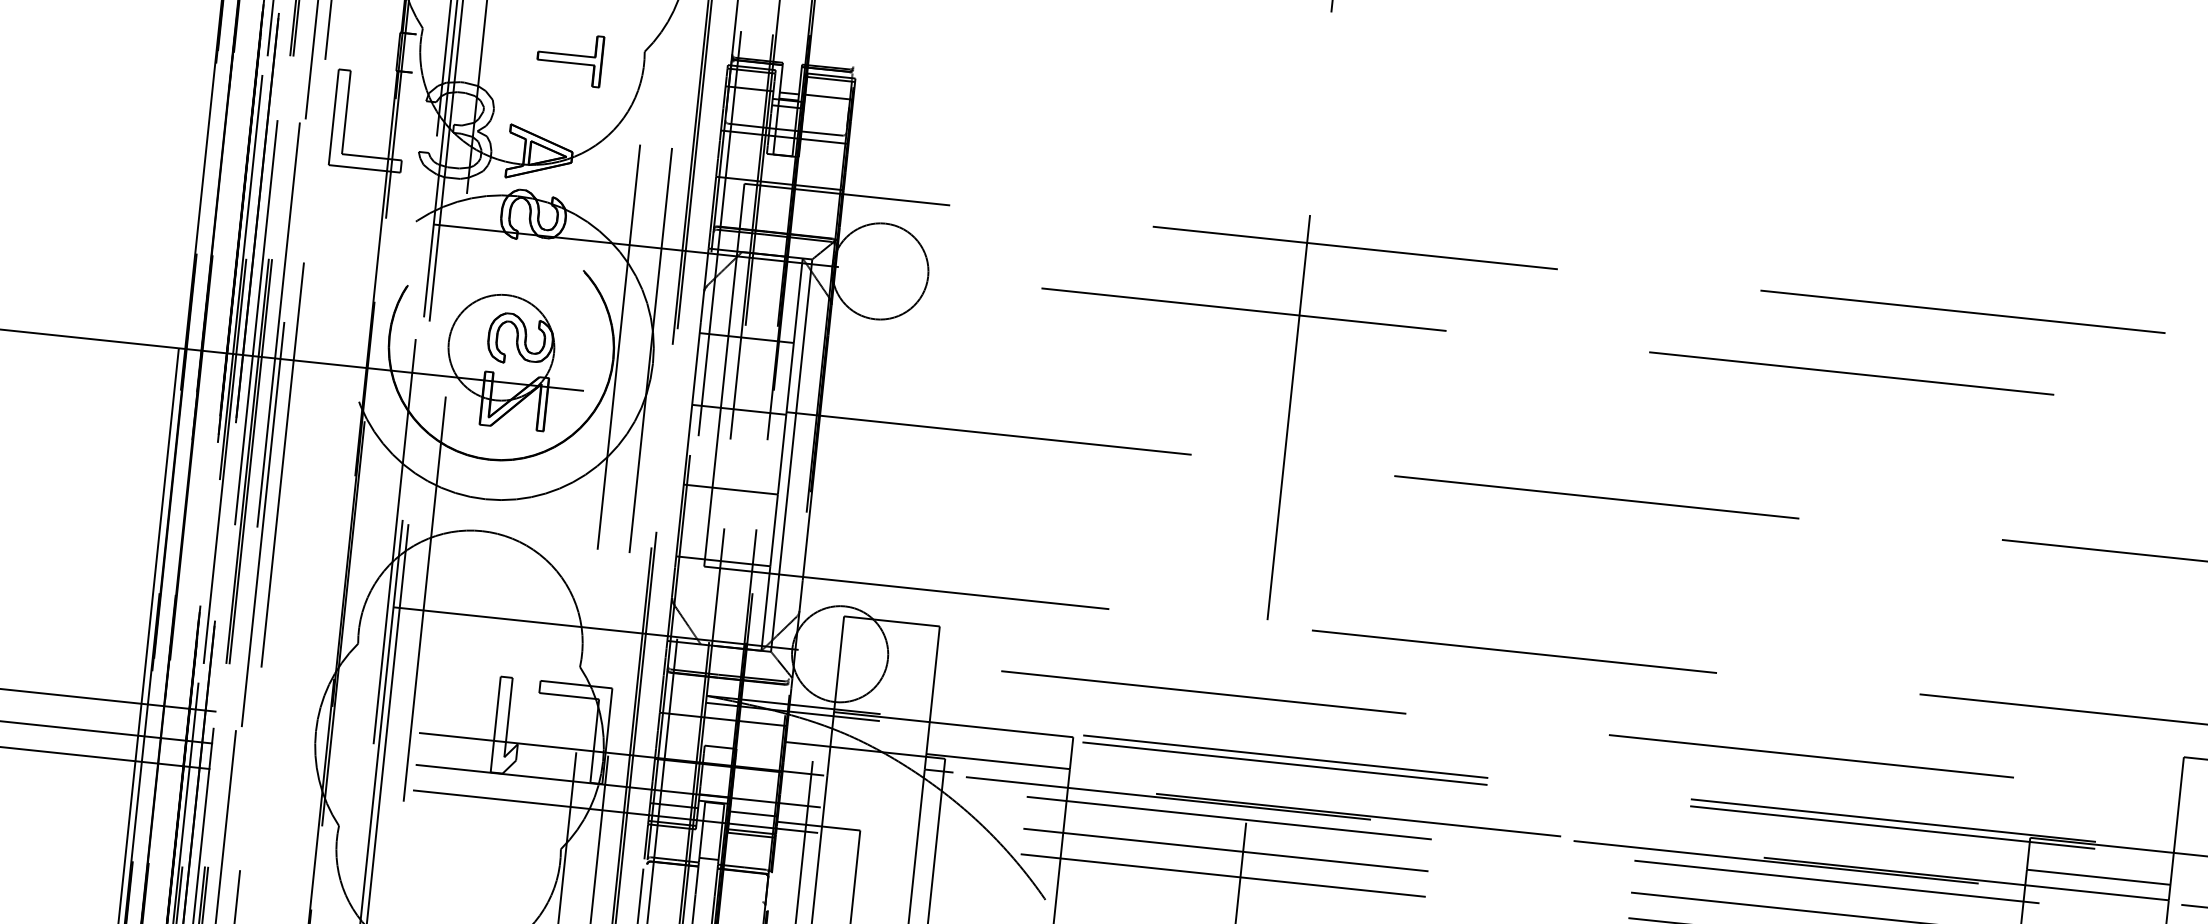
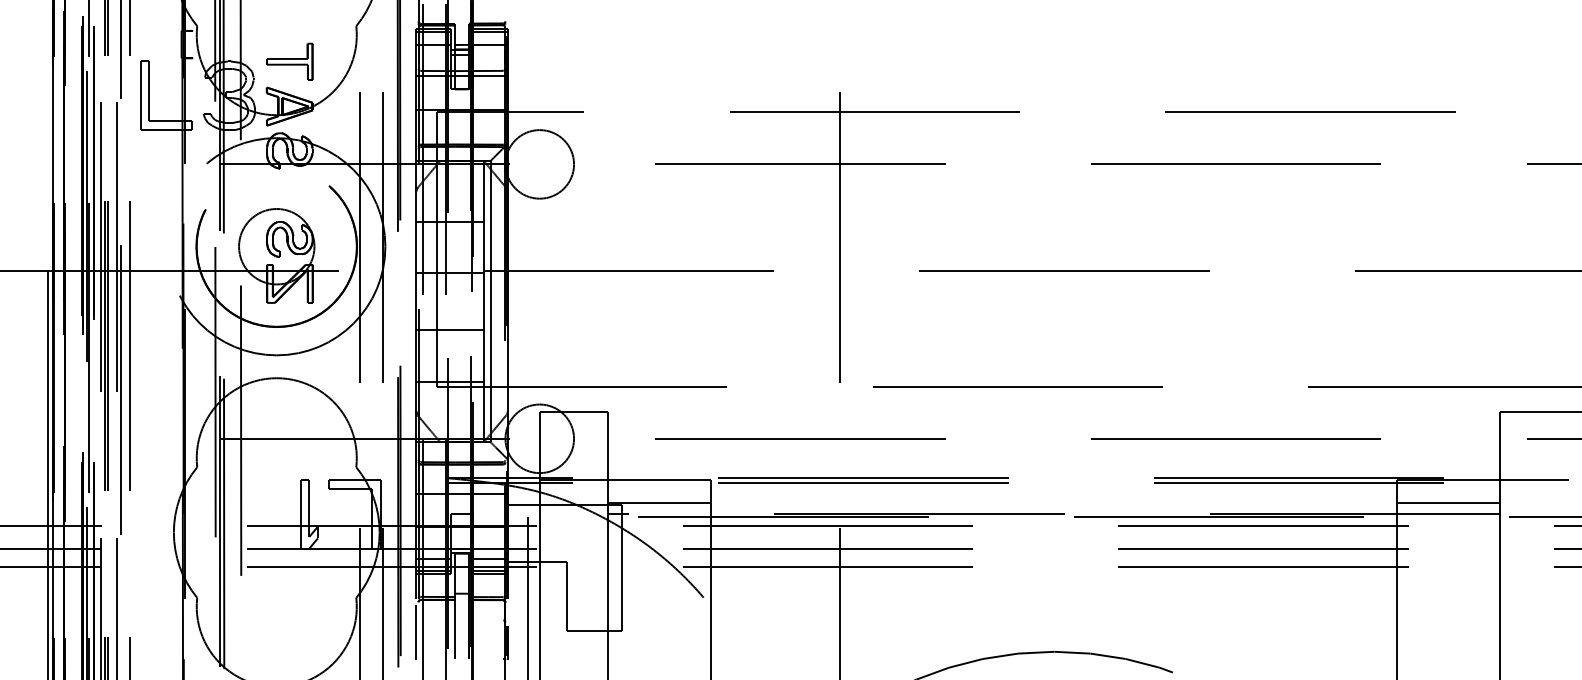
part: (569, 58) -> (289, 61), moved

